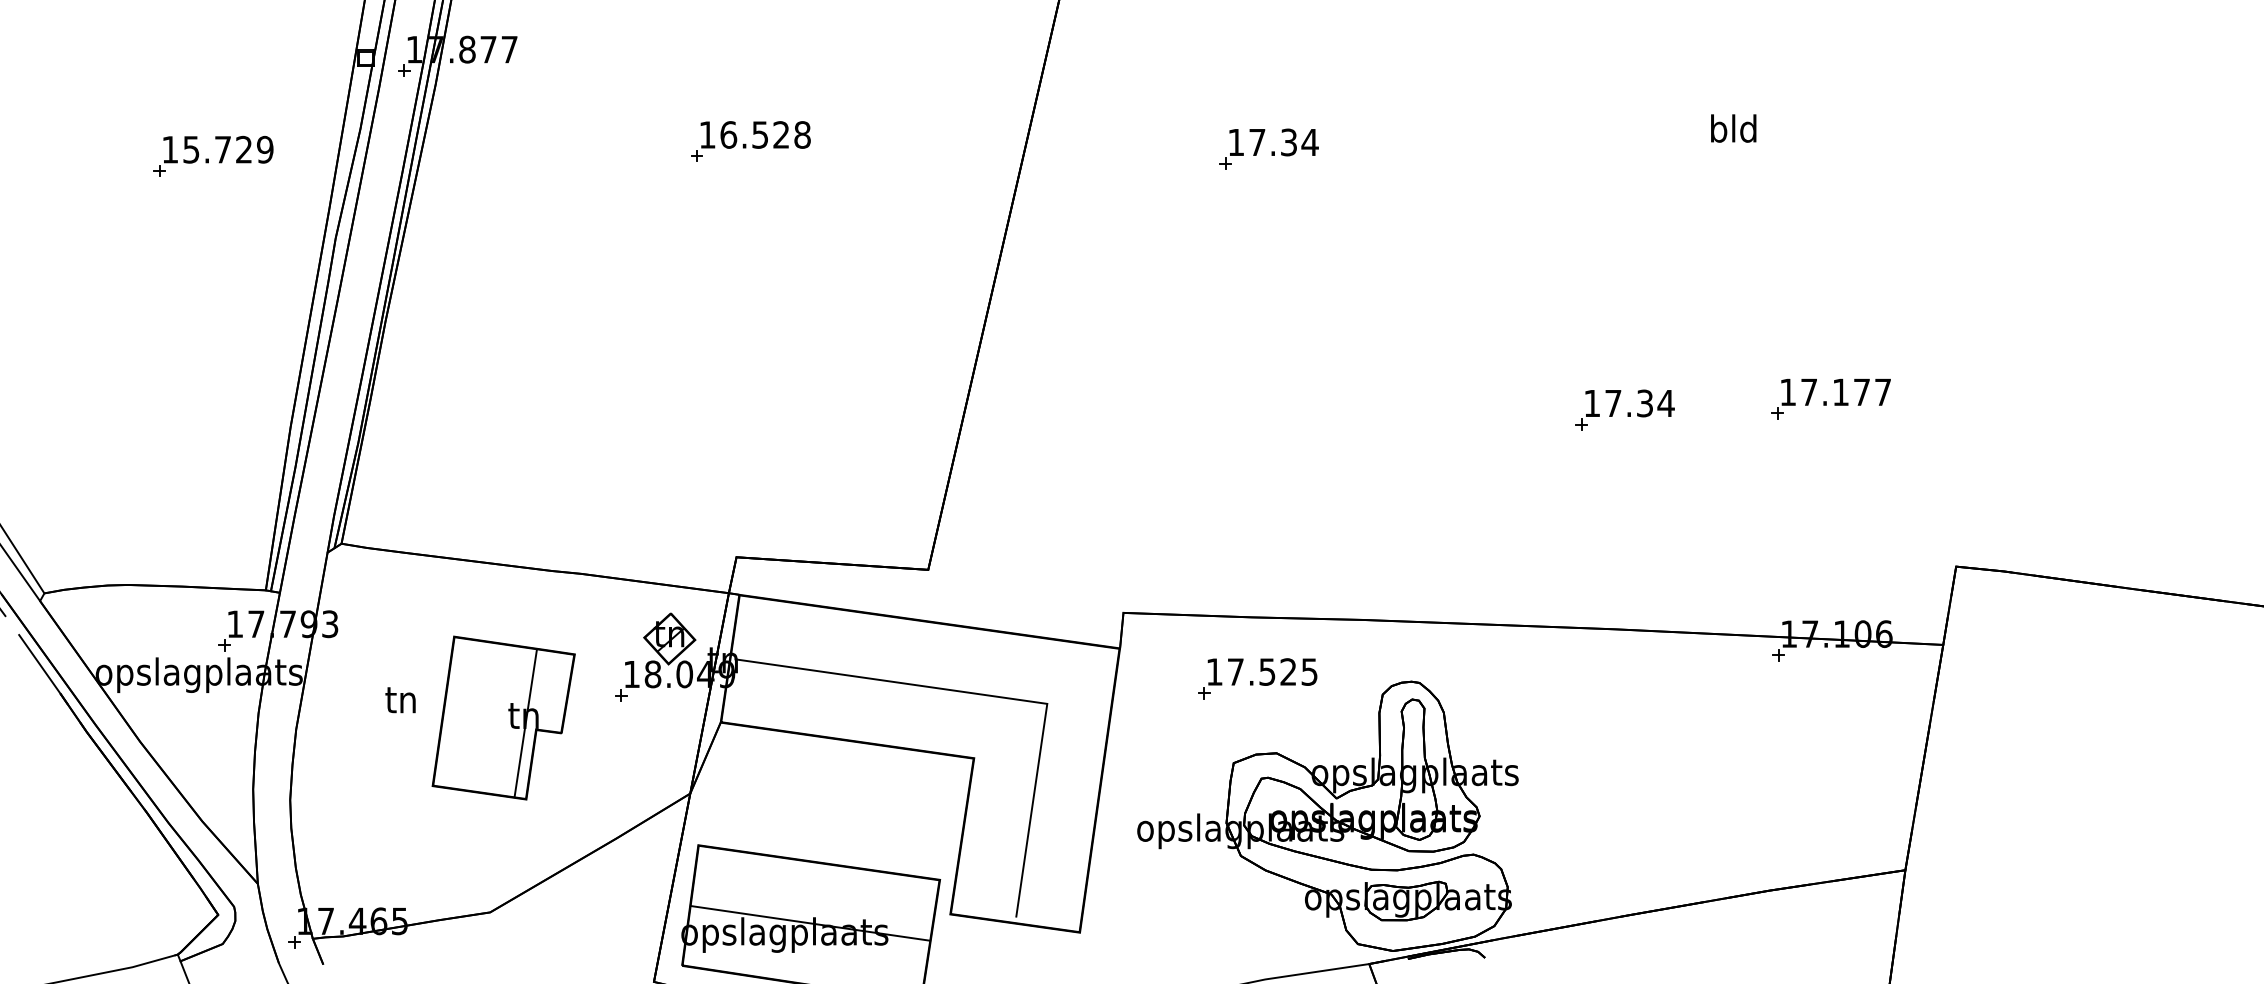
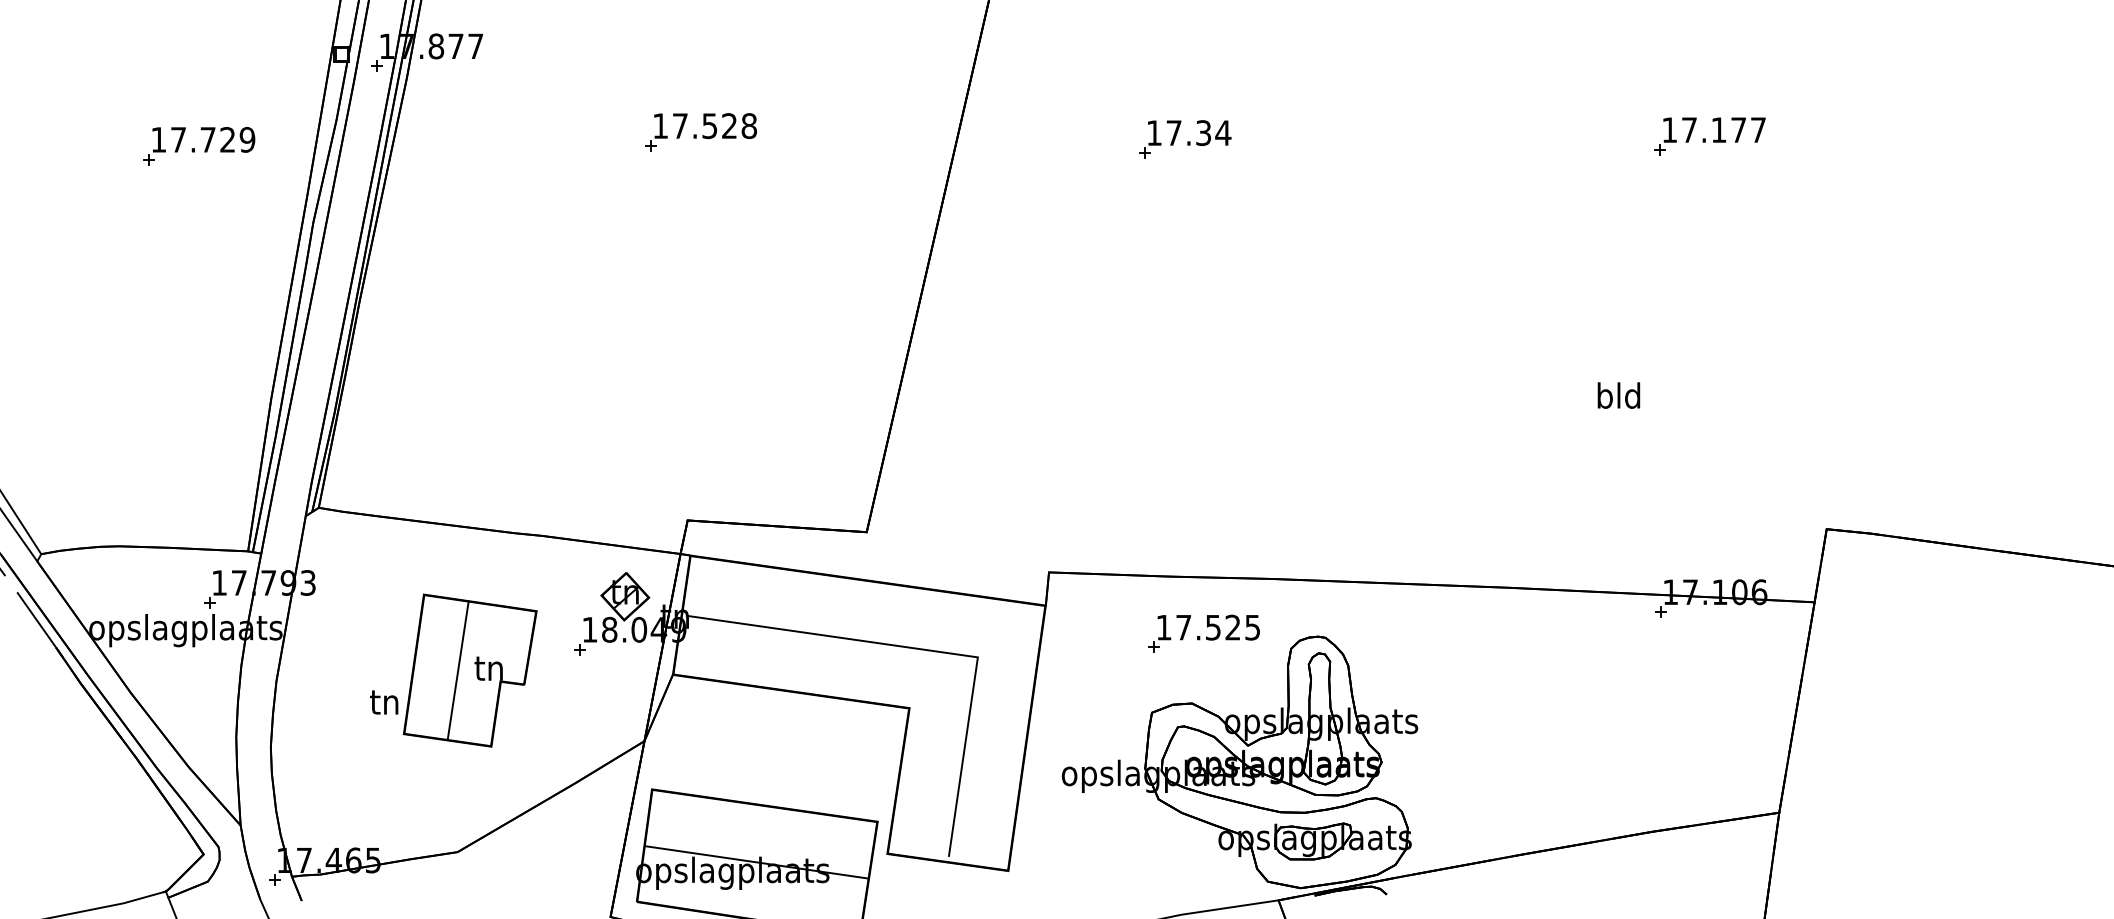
text: (1733, 128) -> (1618, 395), moved
text: (728, 134) -> (680, 125), 16.528 -> 17.528
text: (191, 149) -> (178, 139), 15.729 -> 17.729
part: (1830, 399) -> (1709, 136), moved
part: (1624, 409) -> (1516, 382), removed
part: (1257, 678) -> (1204, 633), moved
text: (400, 700) -> (384, 702), moved
line: (525, 722) -> (457, 670), moved

